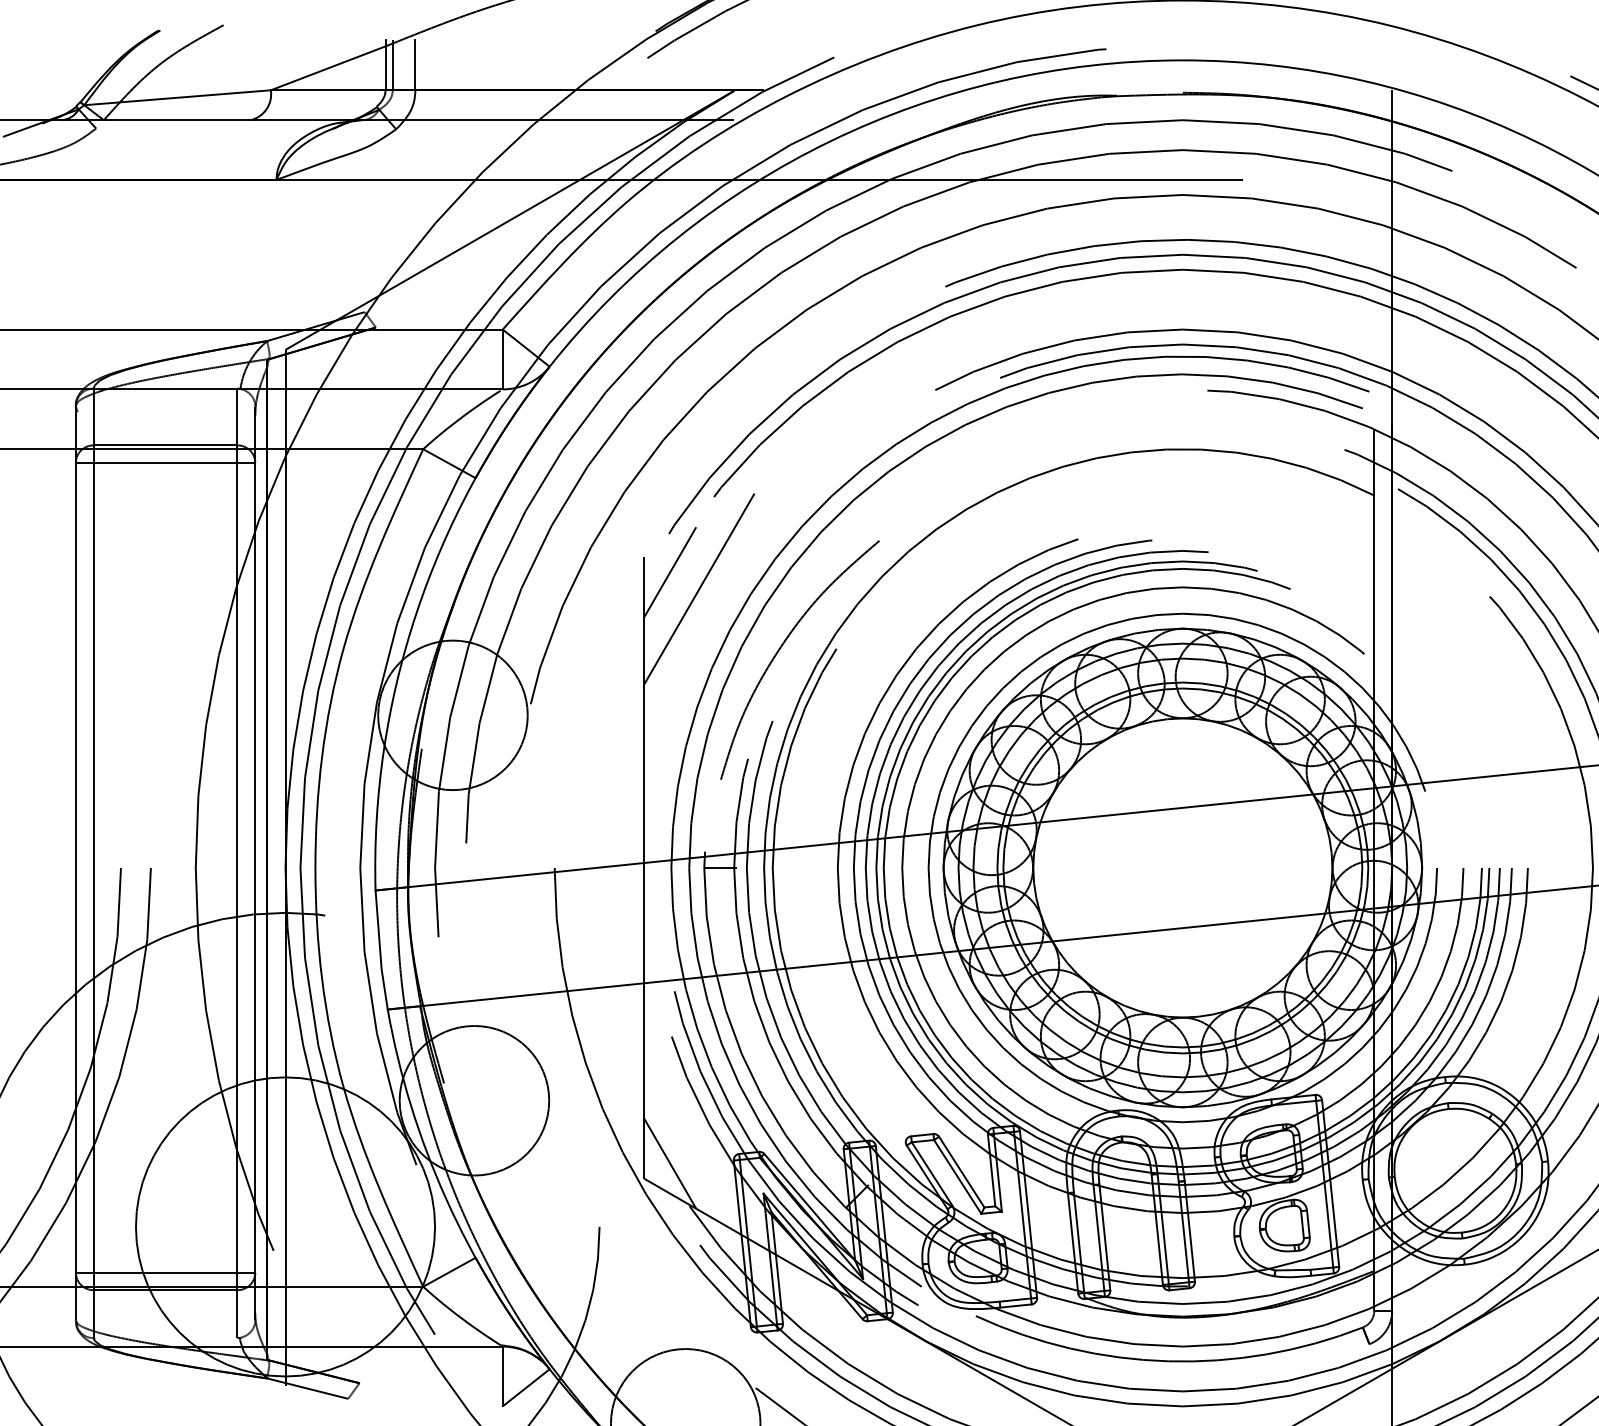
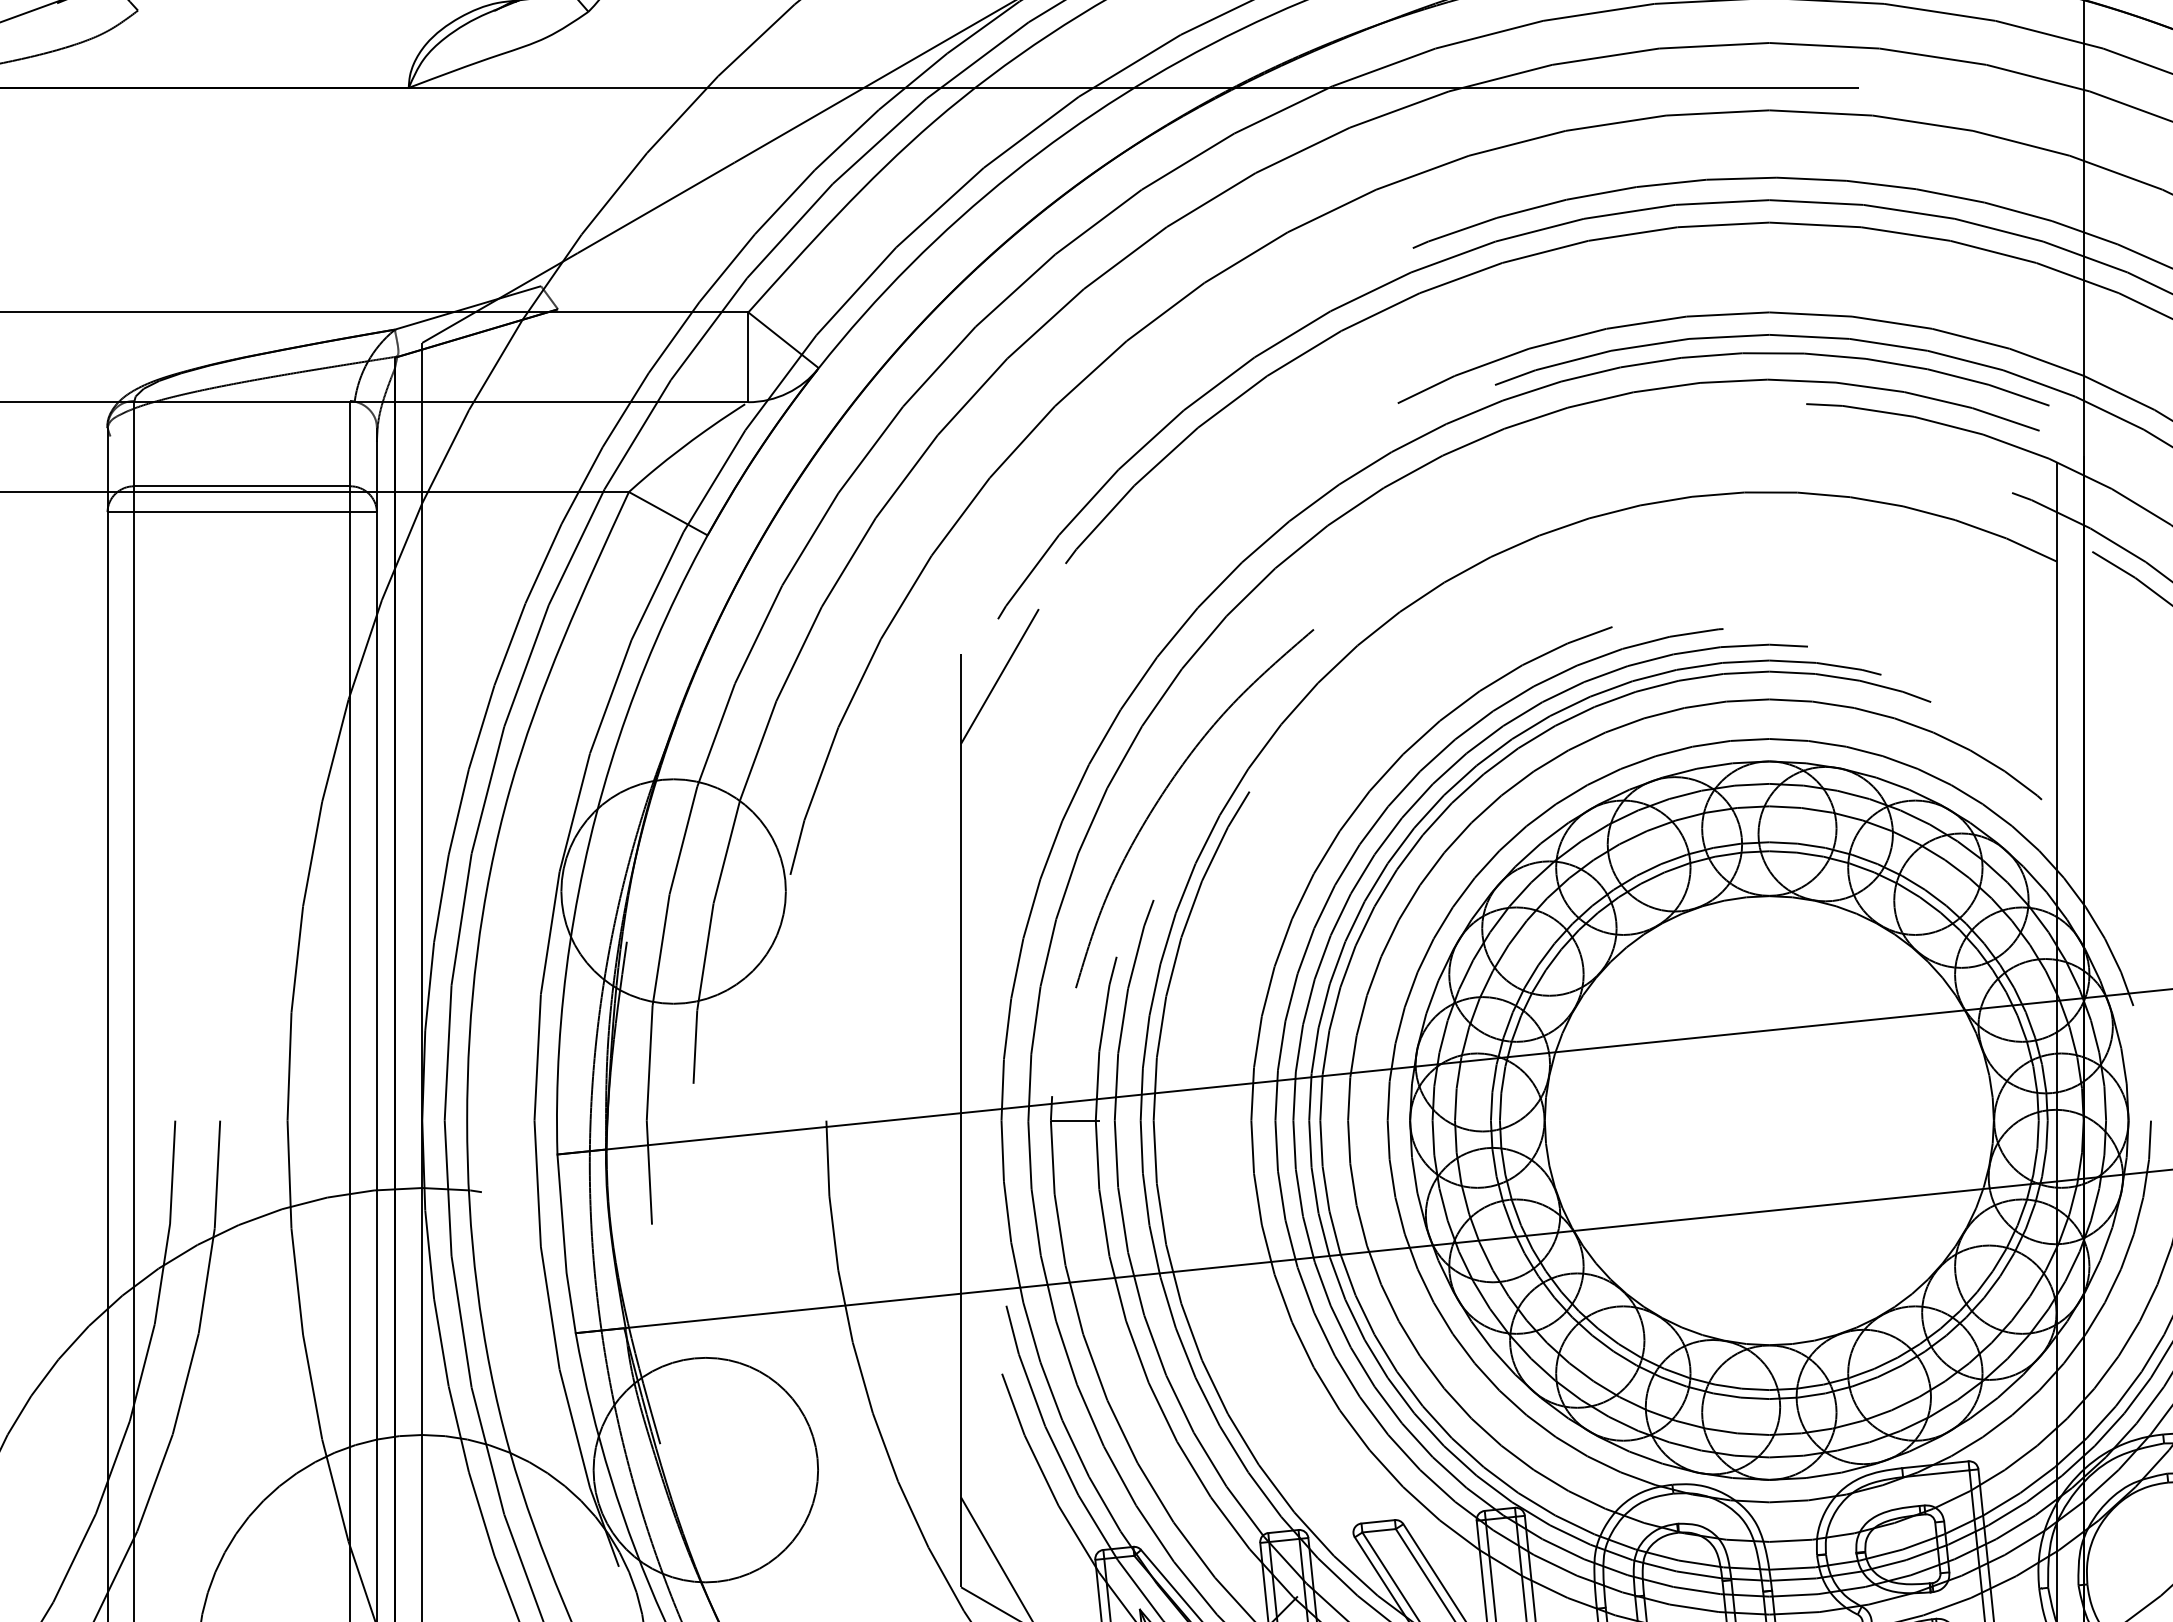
line: (699, 588) -> (1043, 701), removed

